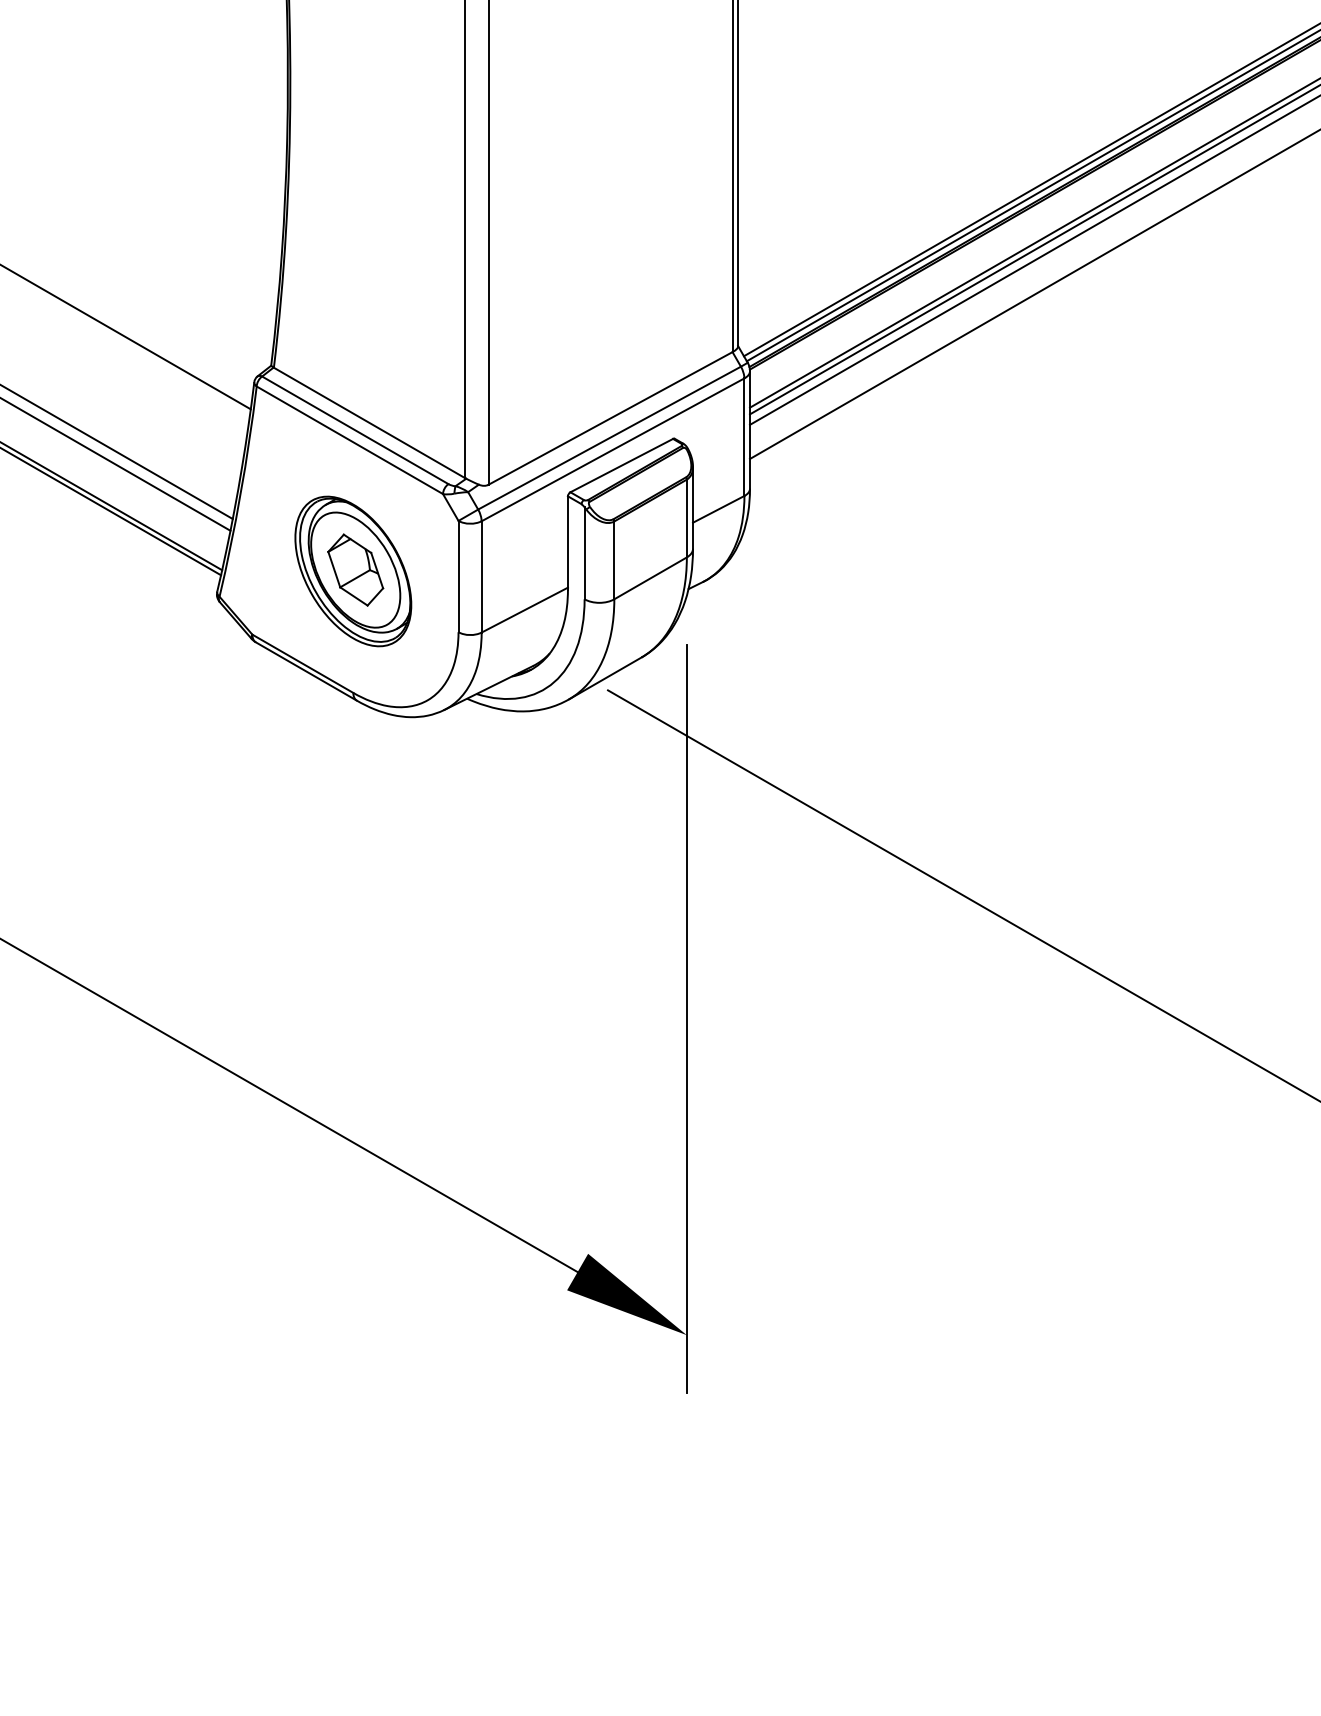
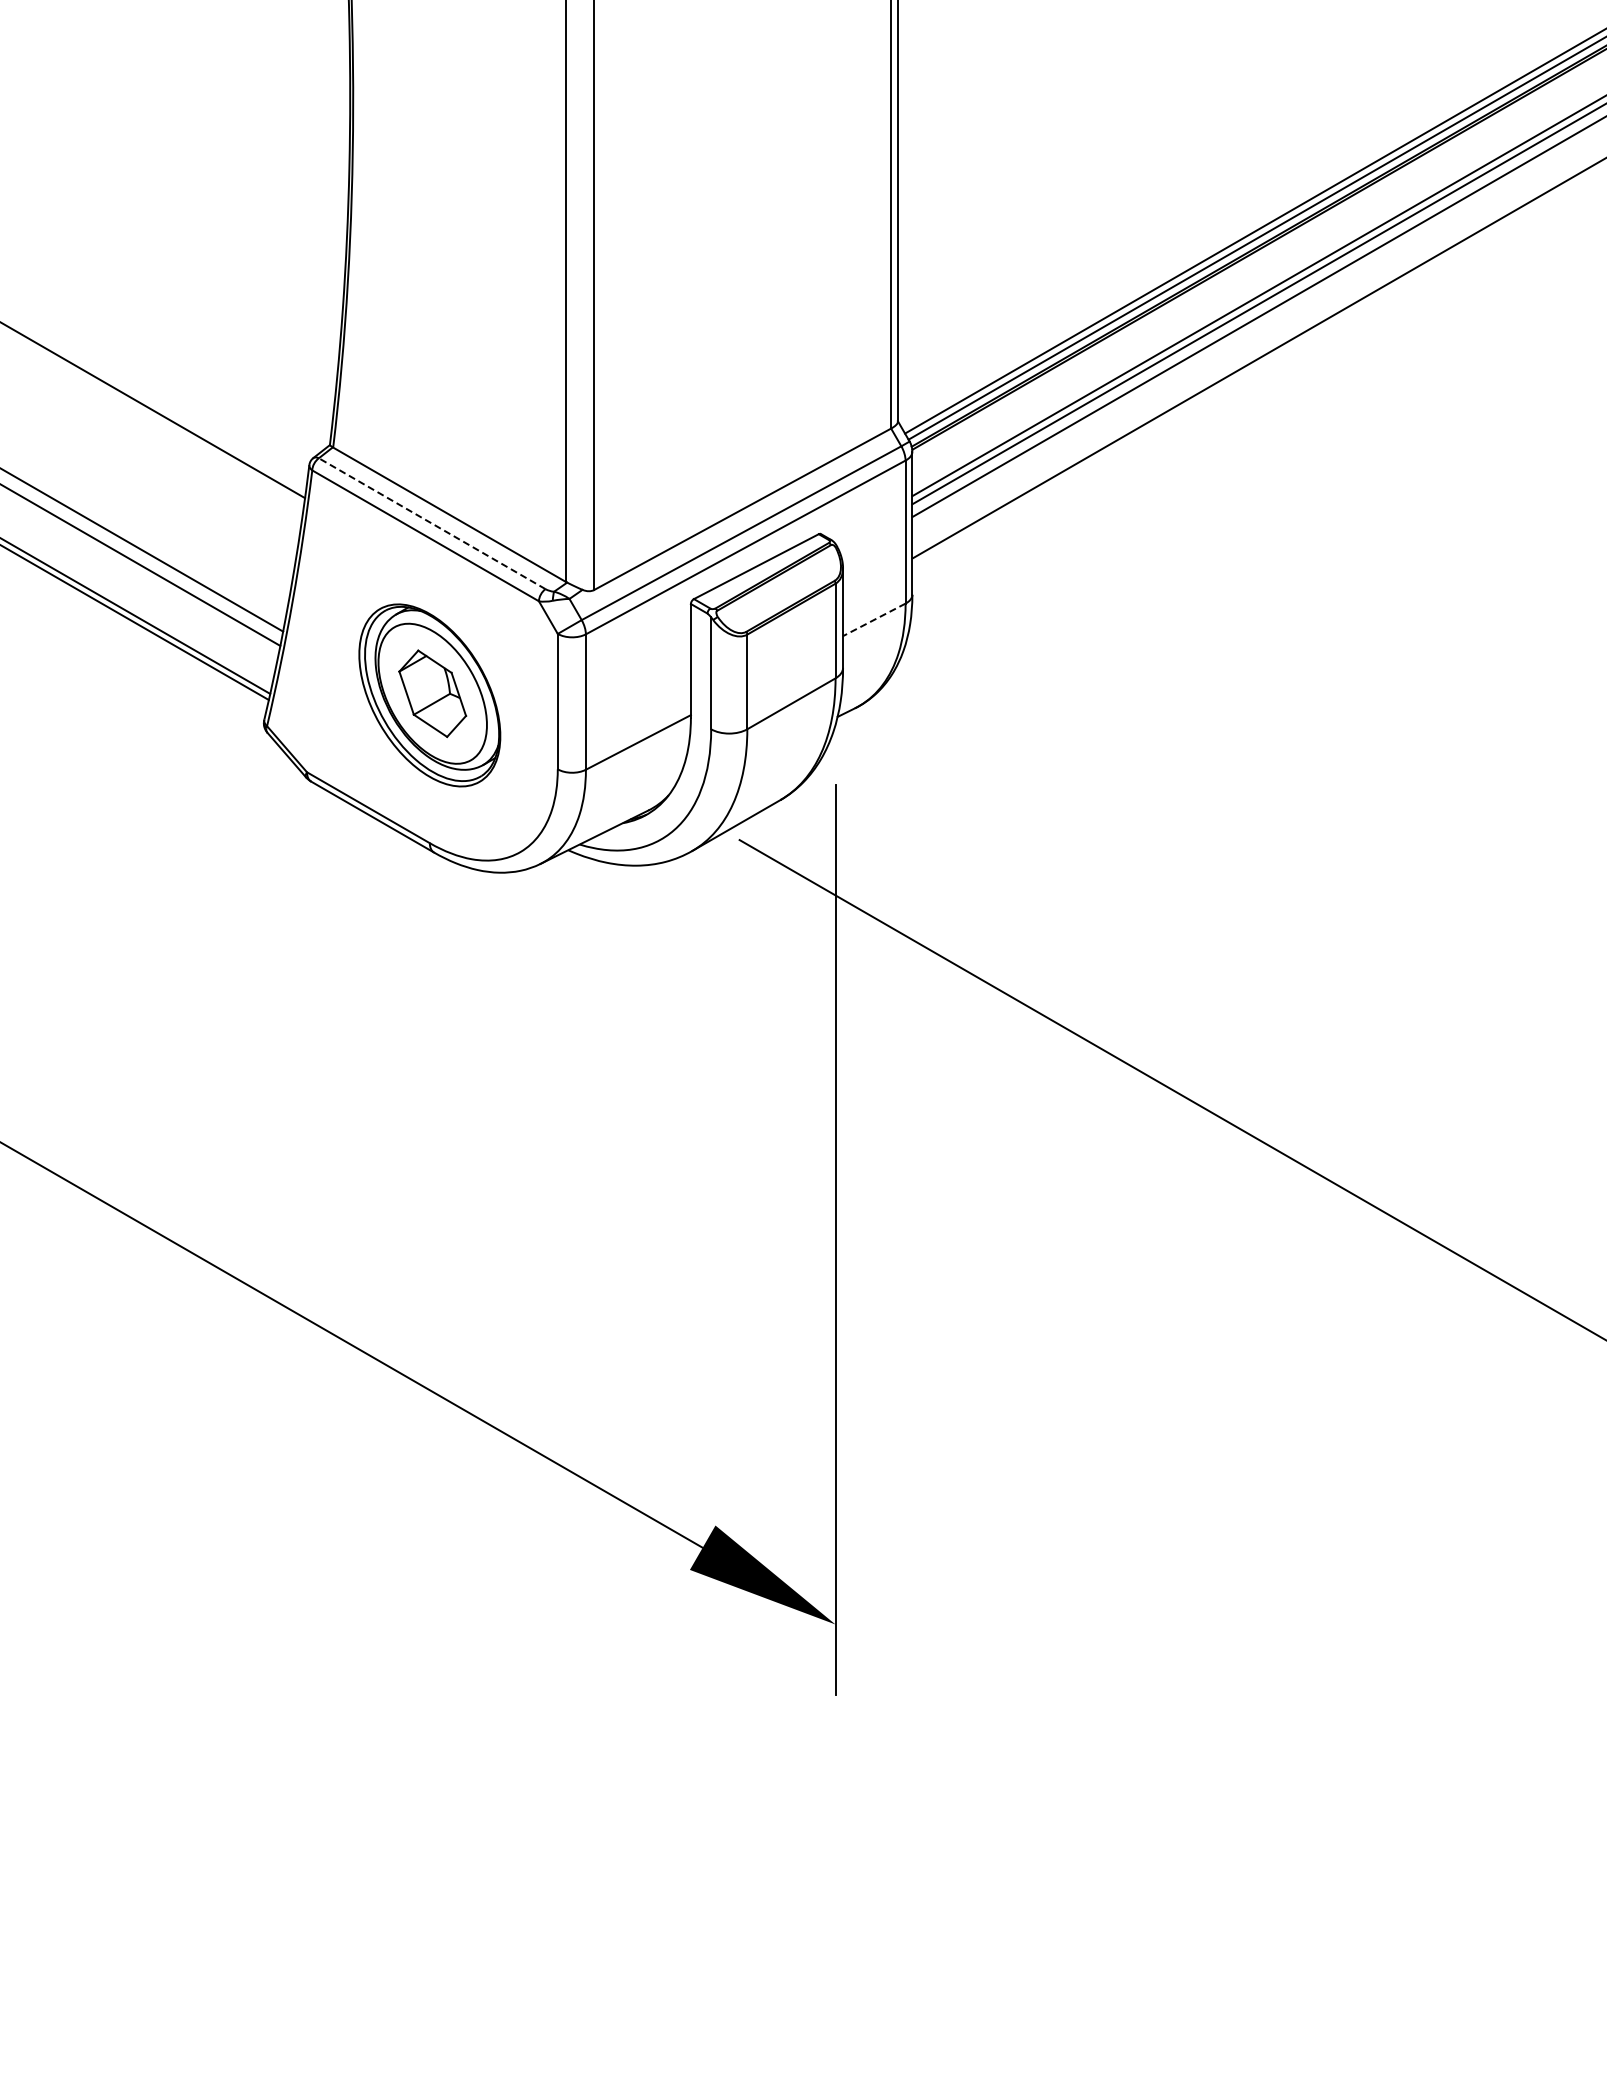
line: (355, 430) -> (432, 523), solid -> dashed
line: (718, 509) -> (873, 620), solid -> dashed

